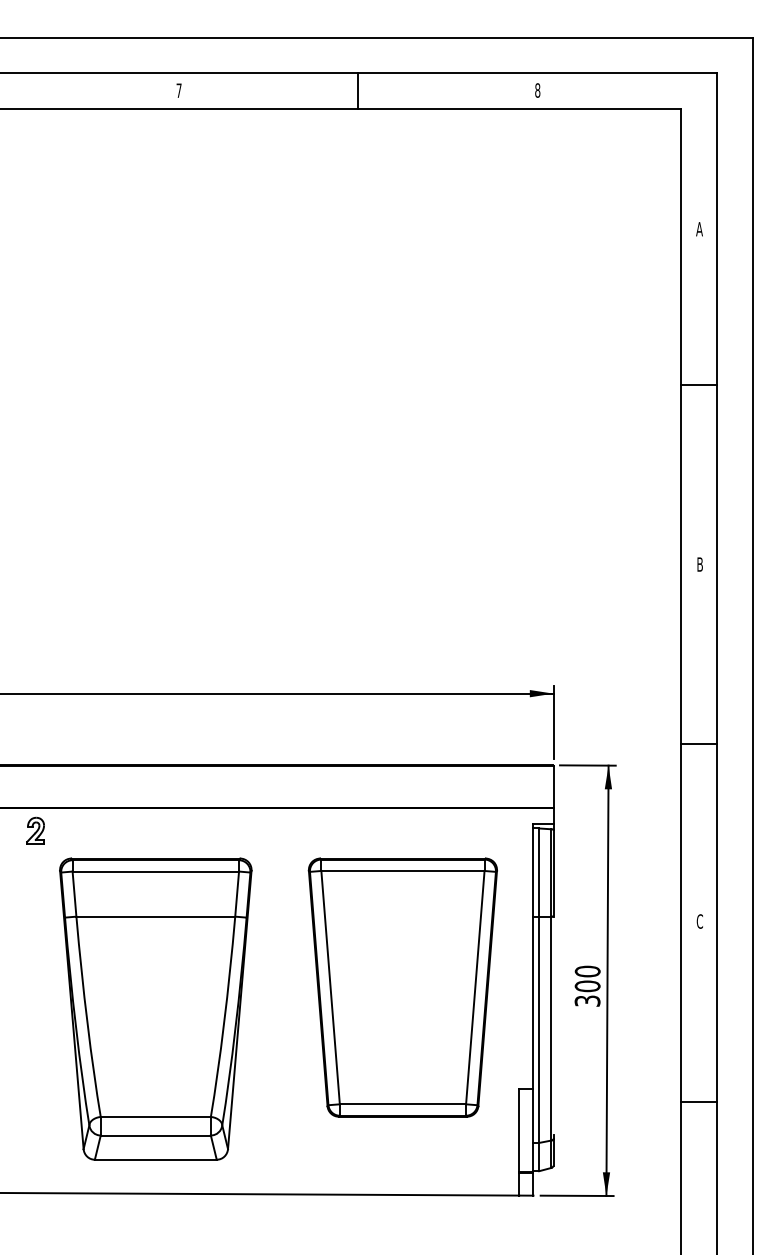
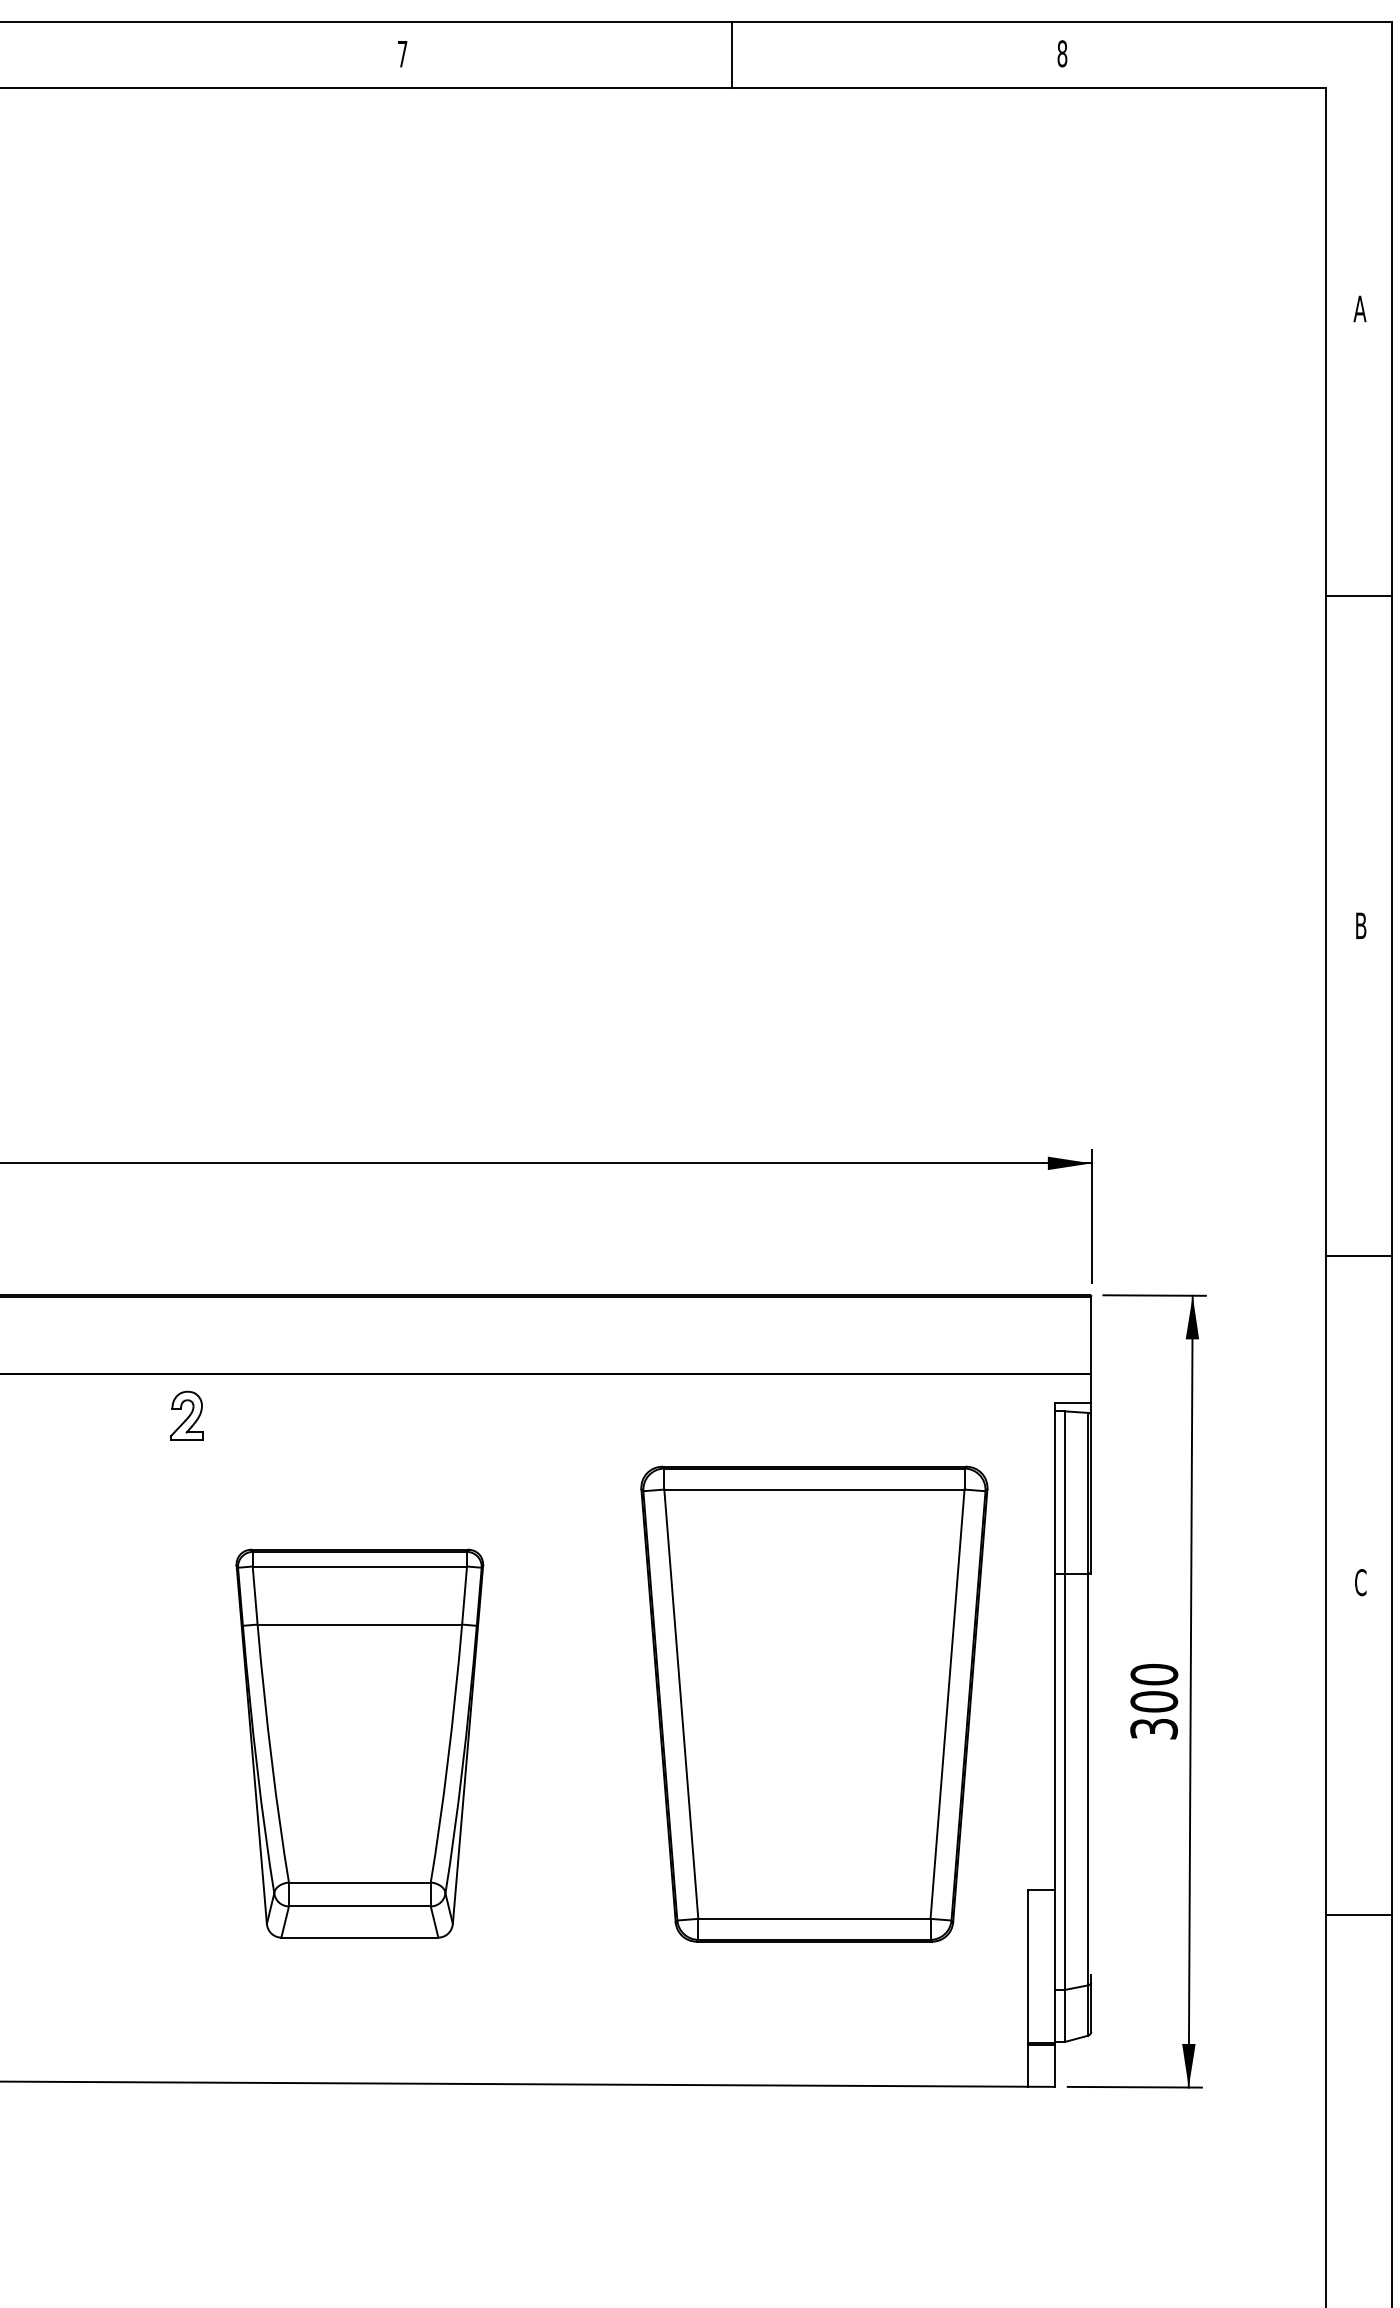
part: (35, 830) -> (186, 1415), moved
part: (155, 1008) -> (359, 1742), size x0.7

